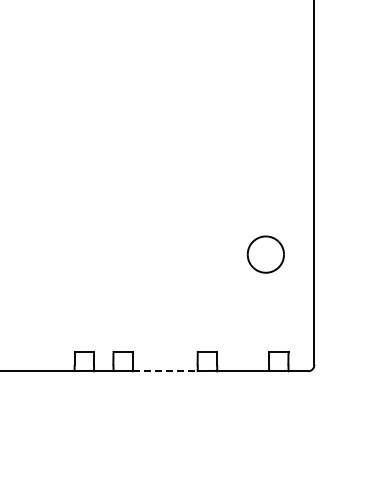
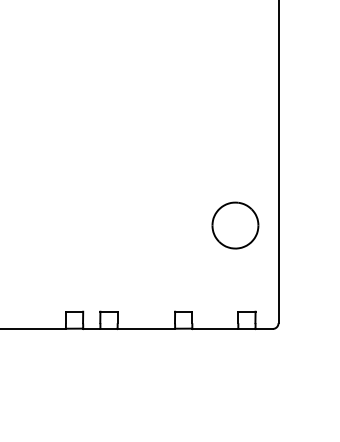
part: (265, 254) -> (235, 225), size x1.43
line: (165, 371) -> (146, 329), dashed -> solid

